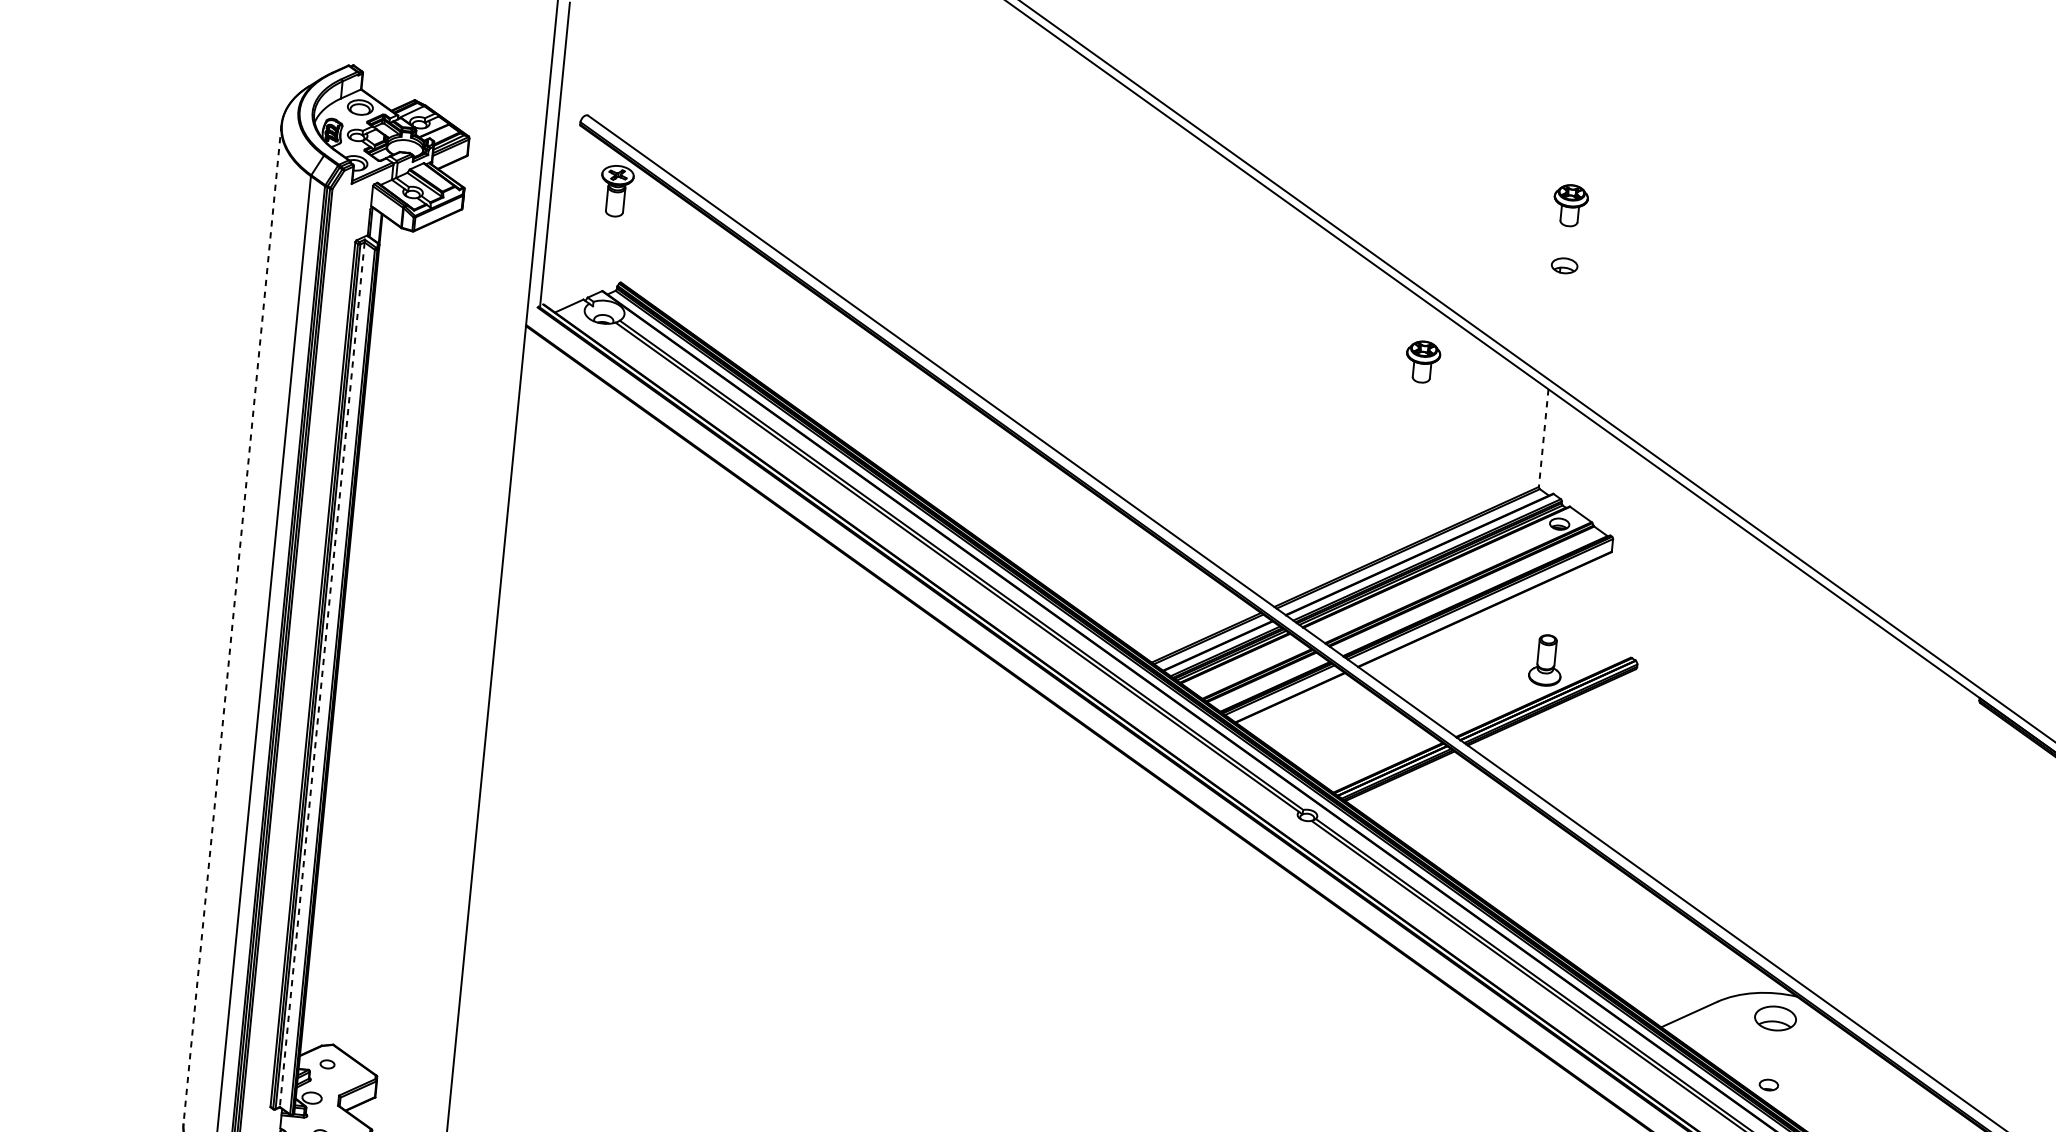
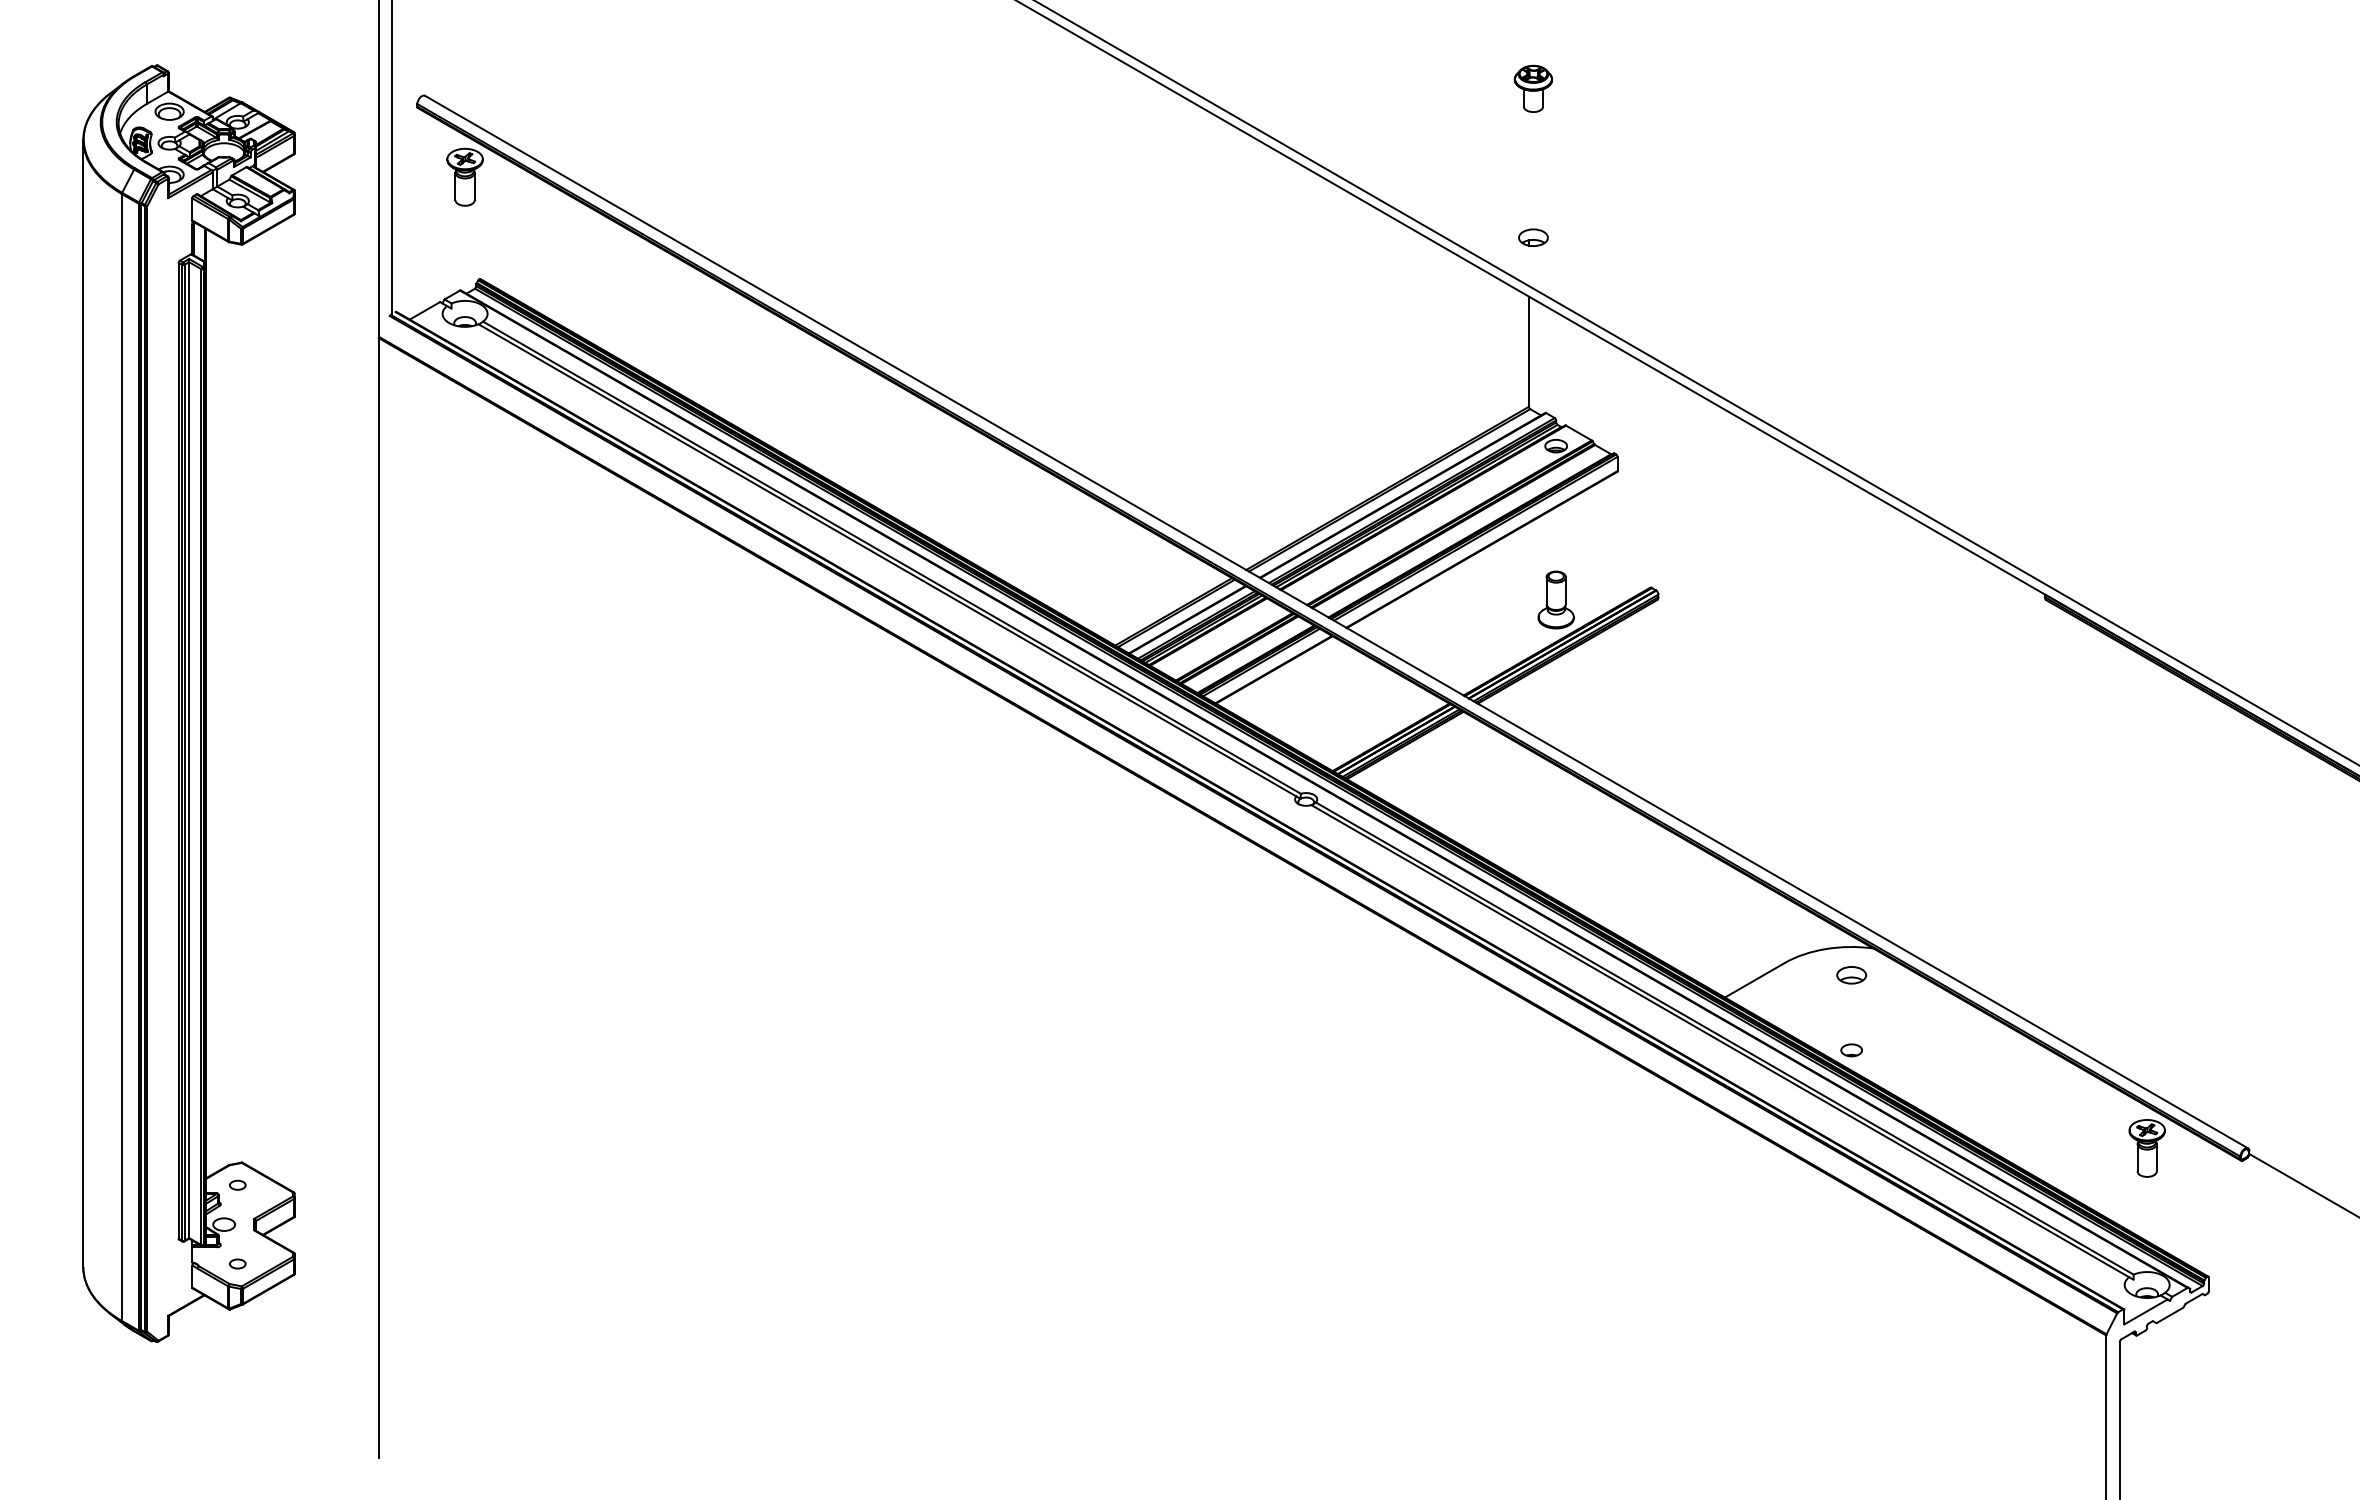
part: (1564, 265) -> (1533, 237), moved
part: (1422, 361) -> (1384, 279), removed
line: (1543, 438) -> (1528, 352), dashed -> solid
line: (232, 625) -> (83, 704), dashed -> solid
line: (322, 675) -> (189, 750), dashed -> solid
part: (1775, 1018) -> (1851, 975), size x0.62

